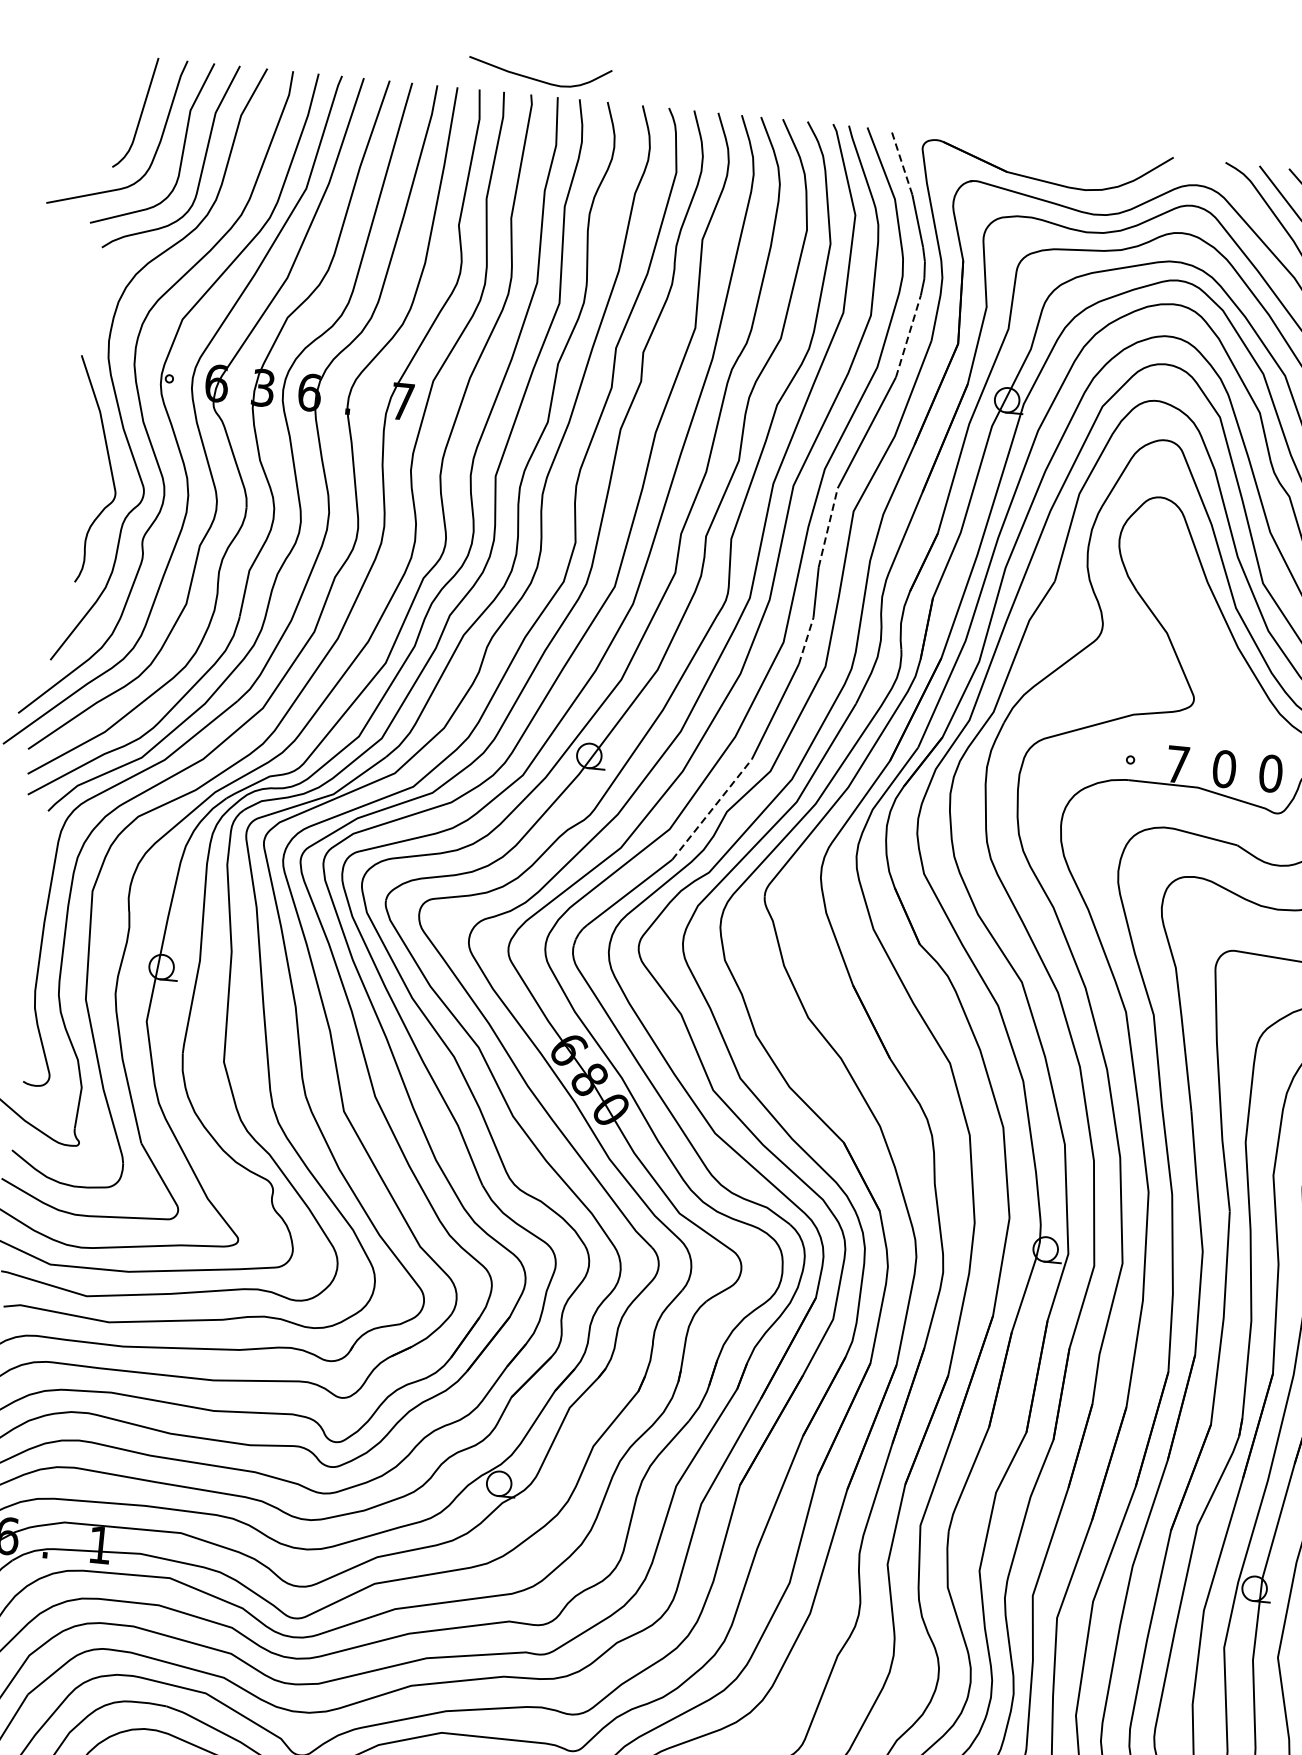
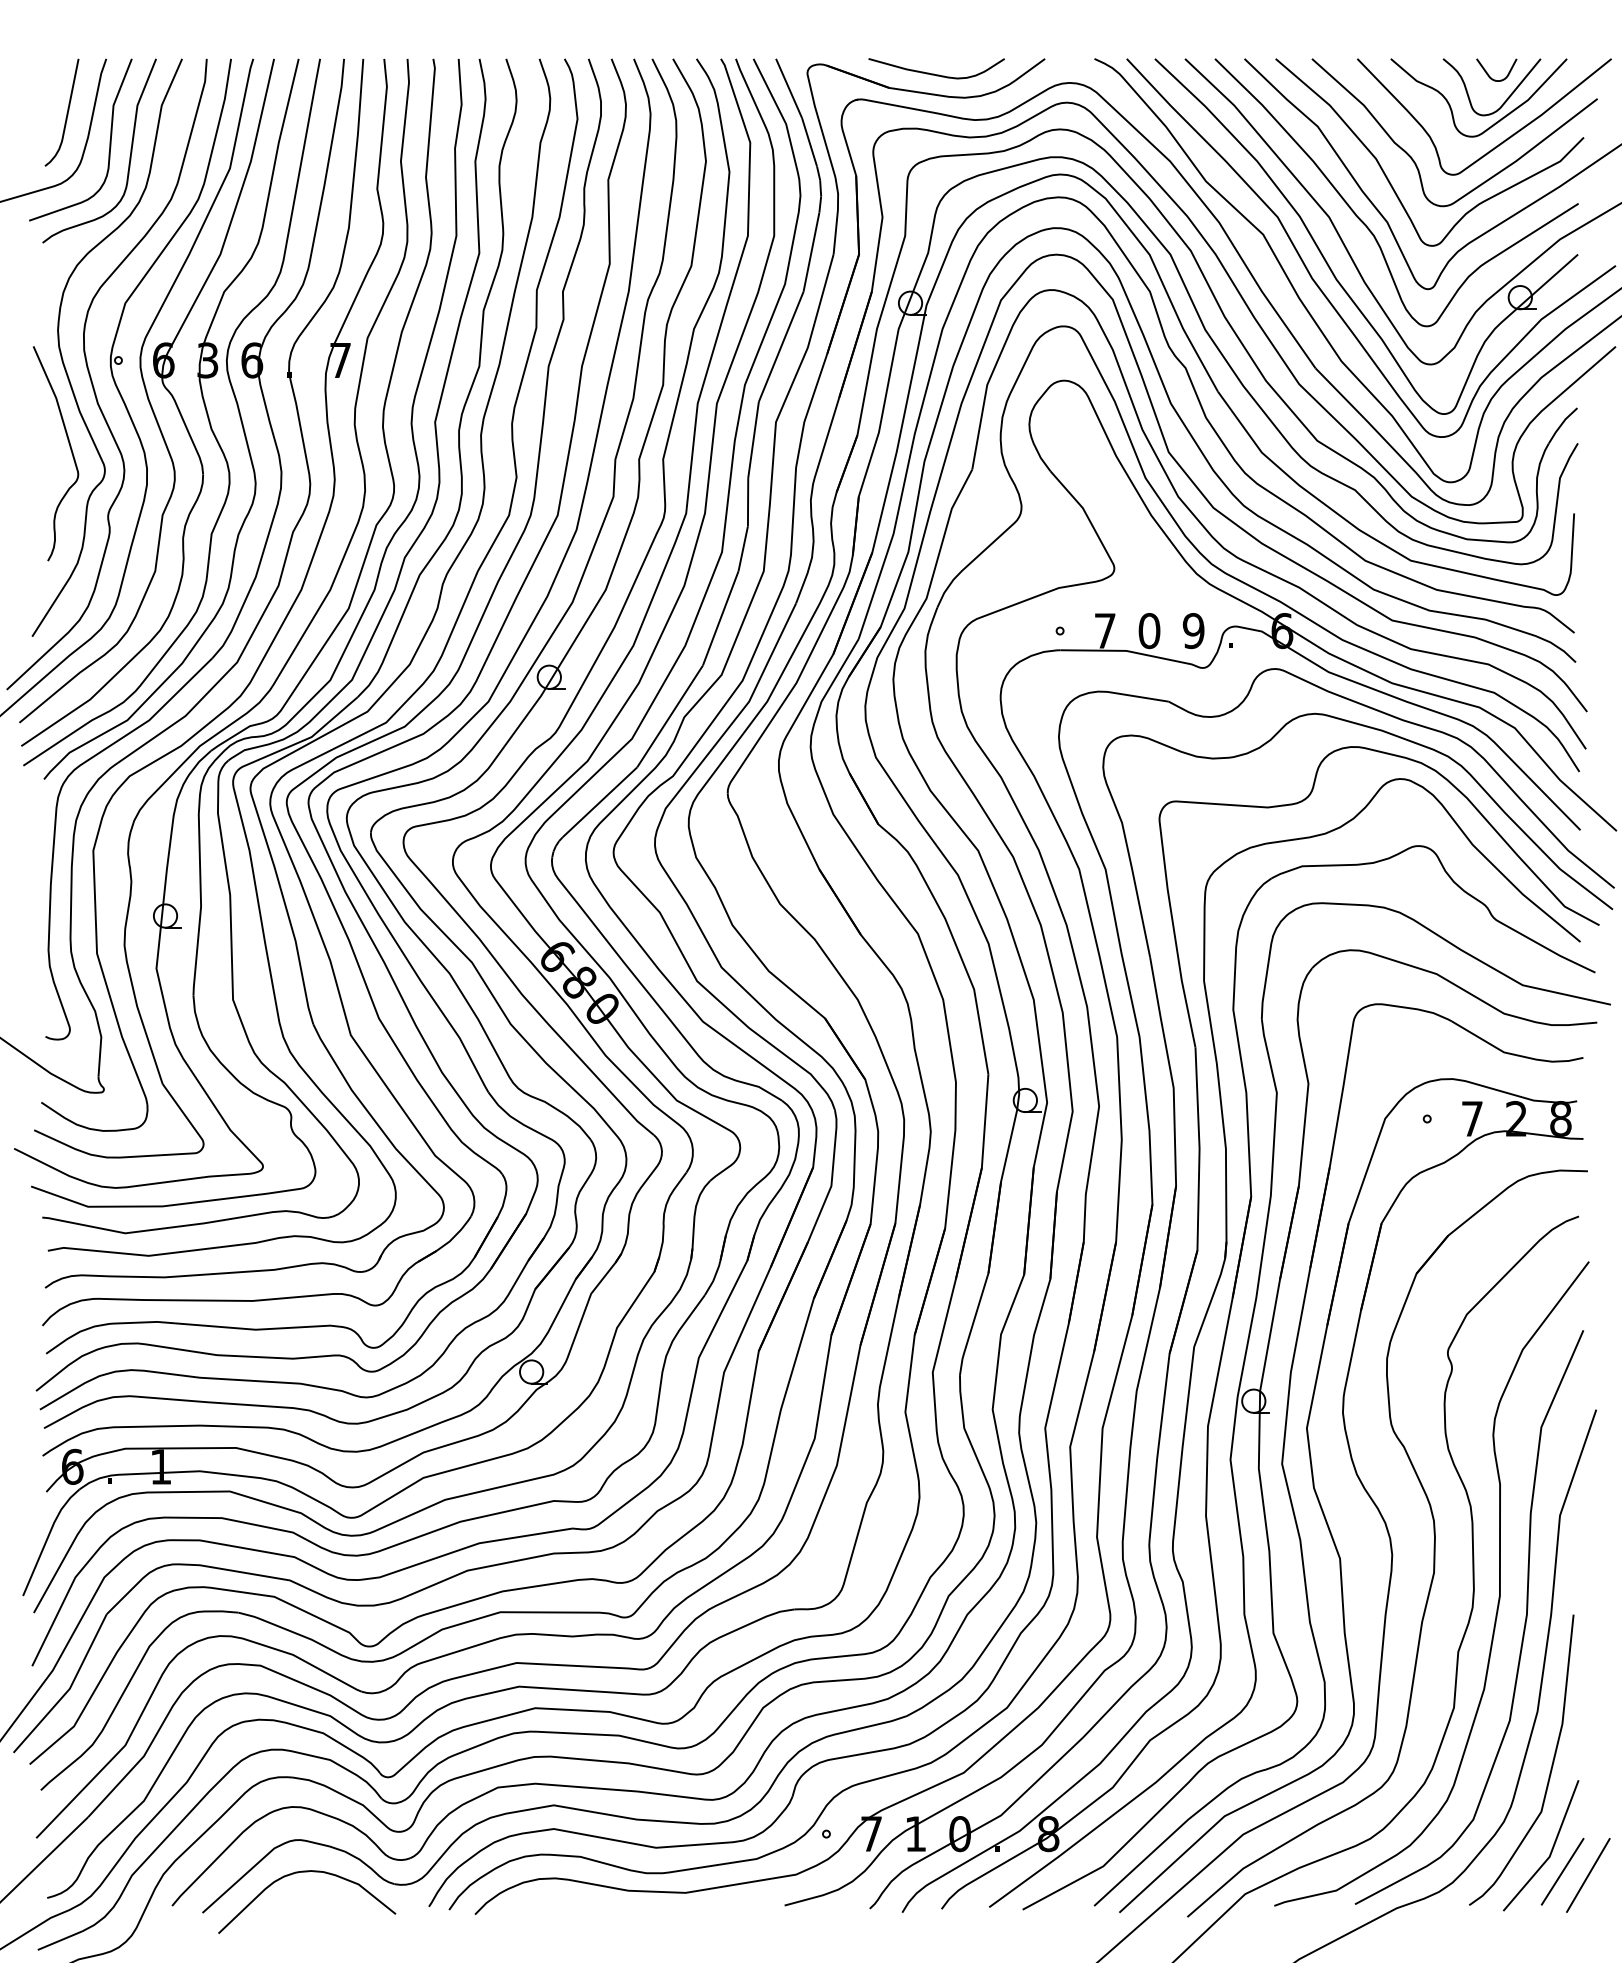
curve: (537, 78) -> (934, 73), moved
line: (901, 162) -> (788, 88), dashed -> solid
line: (908, 335) -> (811, 251), dashed -> solid
line: (828, 527) -> (753, 439), dashed -> solid
line: (806, 640) -> (743, 548), dashed -> solid
text: (1270, 774) -> (1193, 631), 0 -> 9
line: (712, 809) -> (670, 716), dashed -> solid

